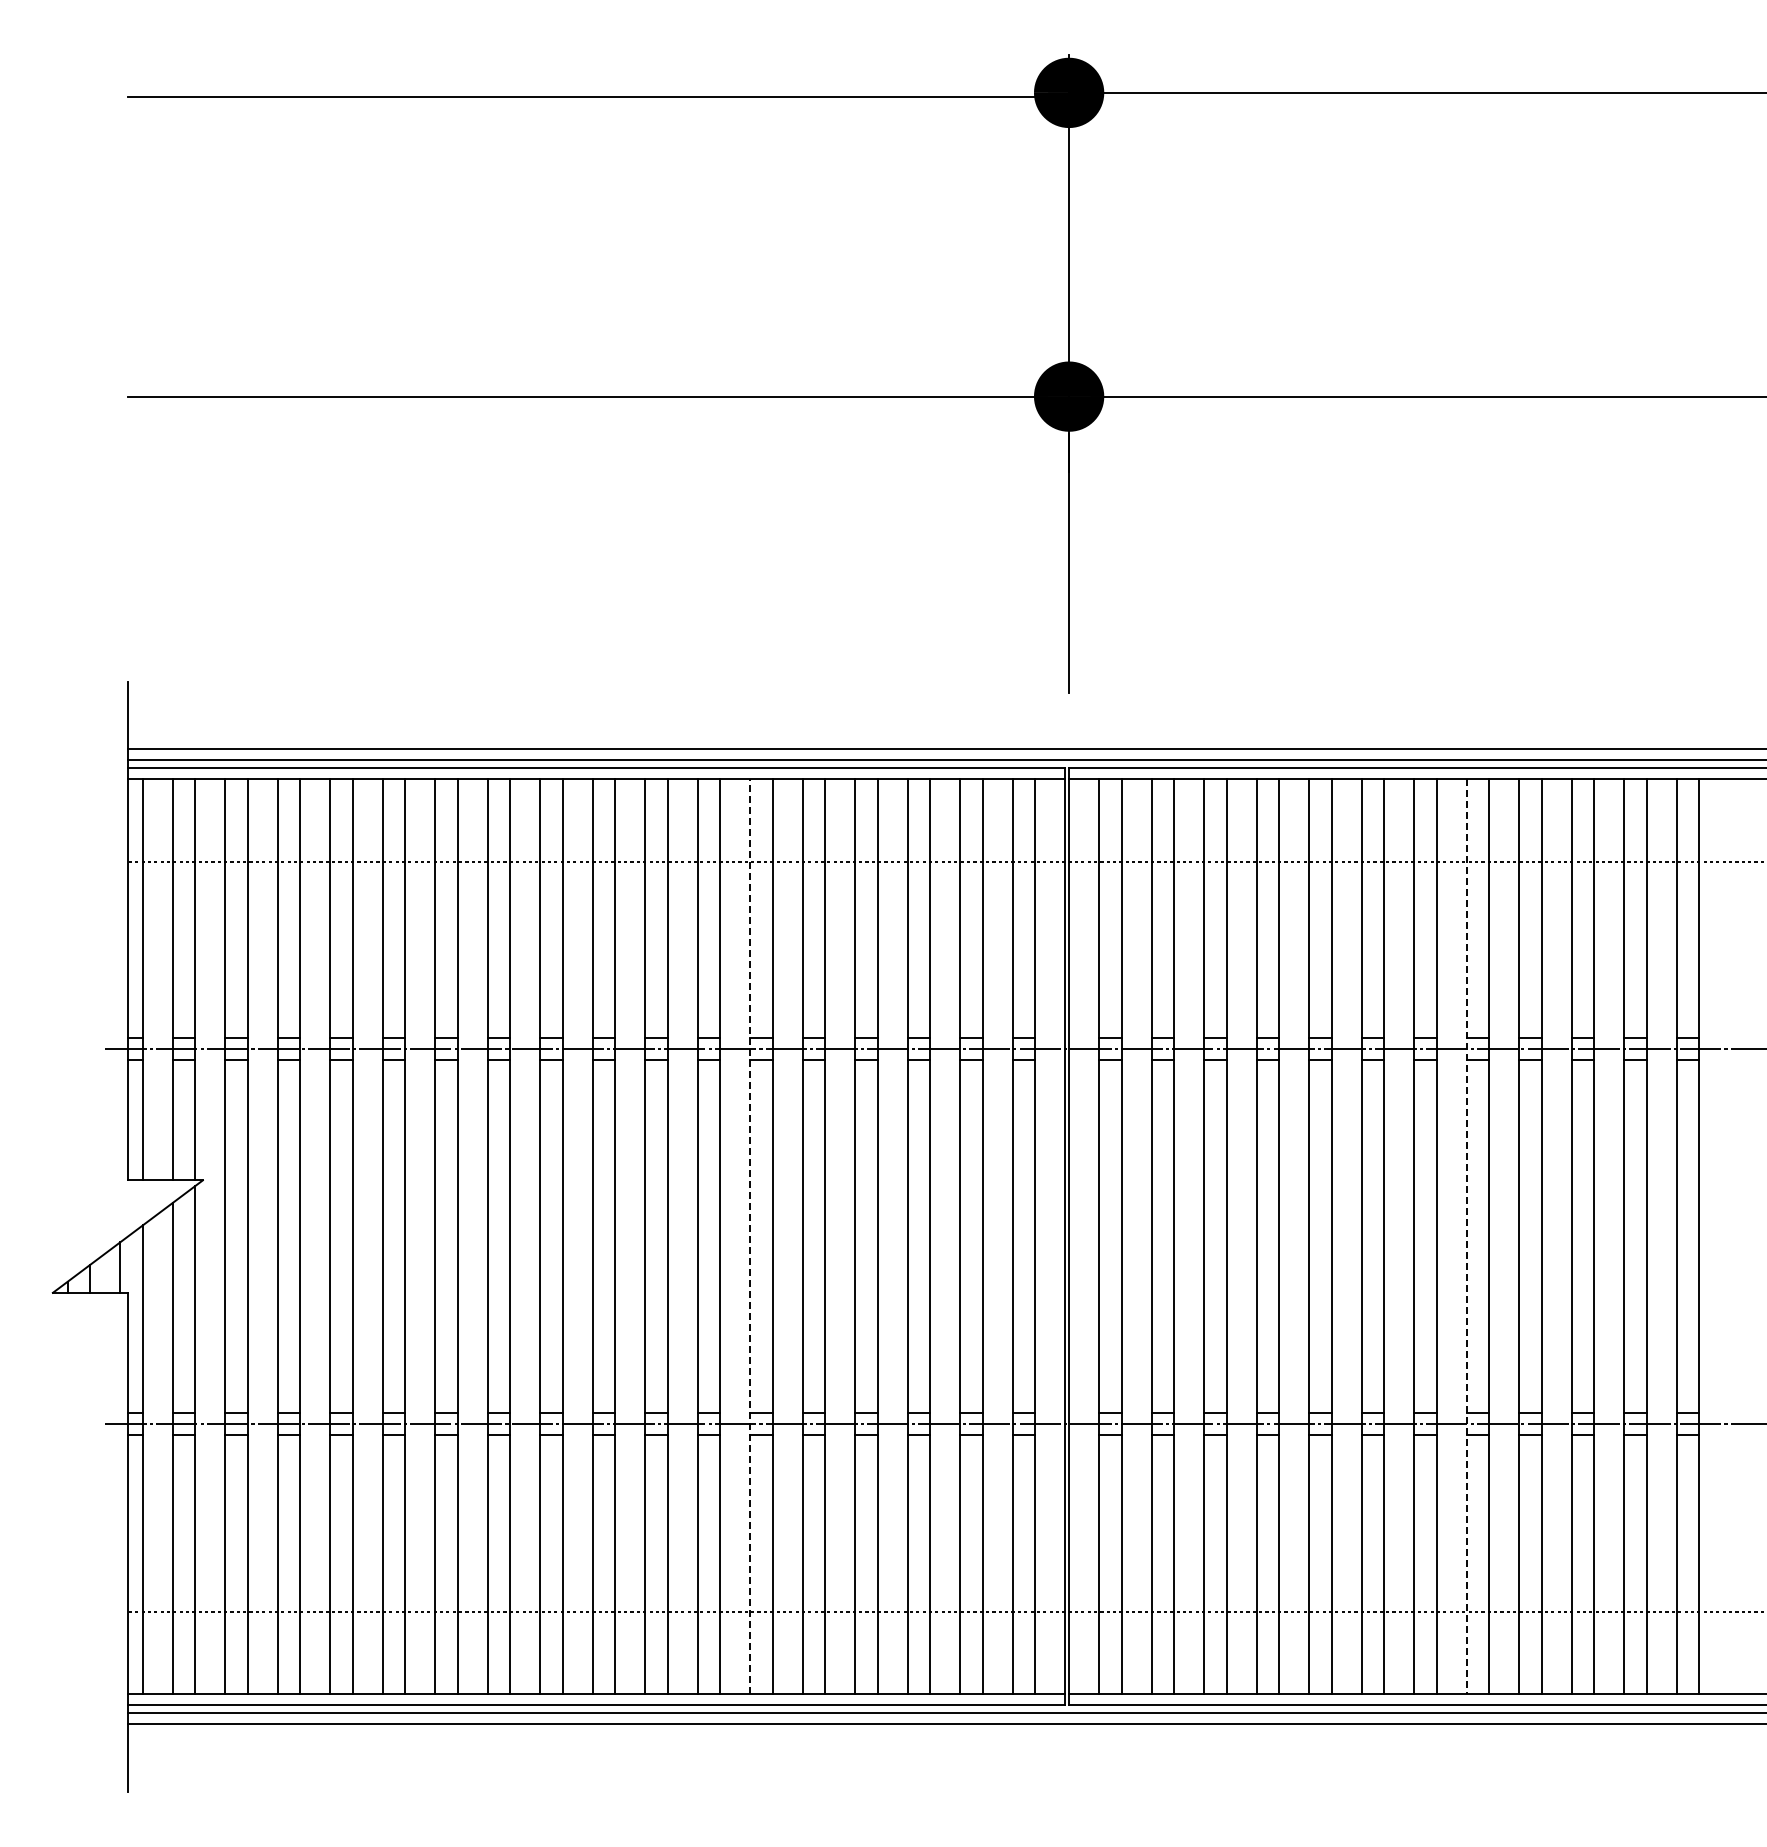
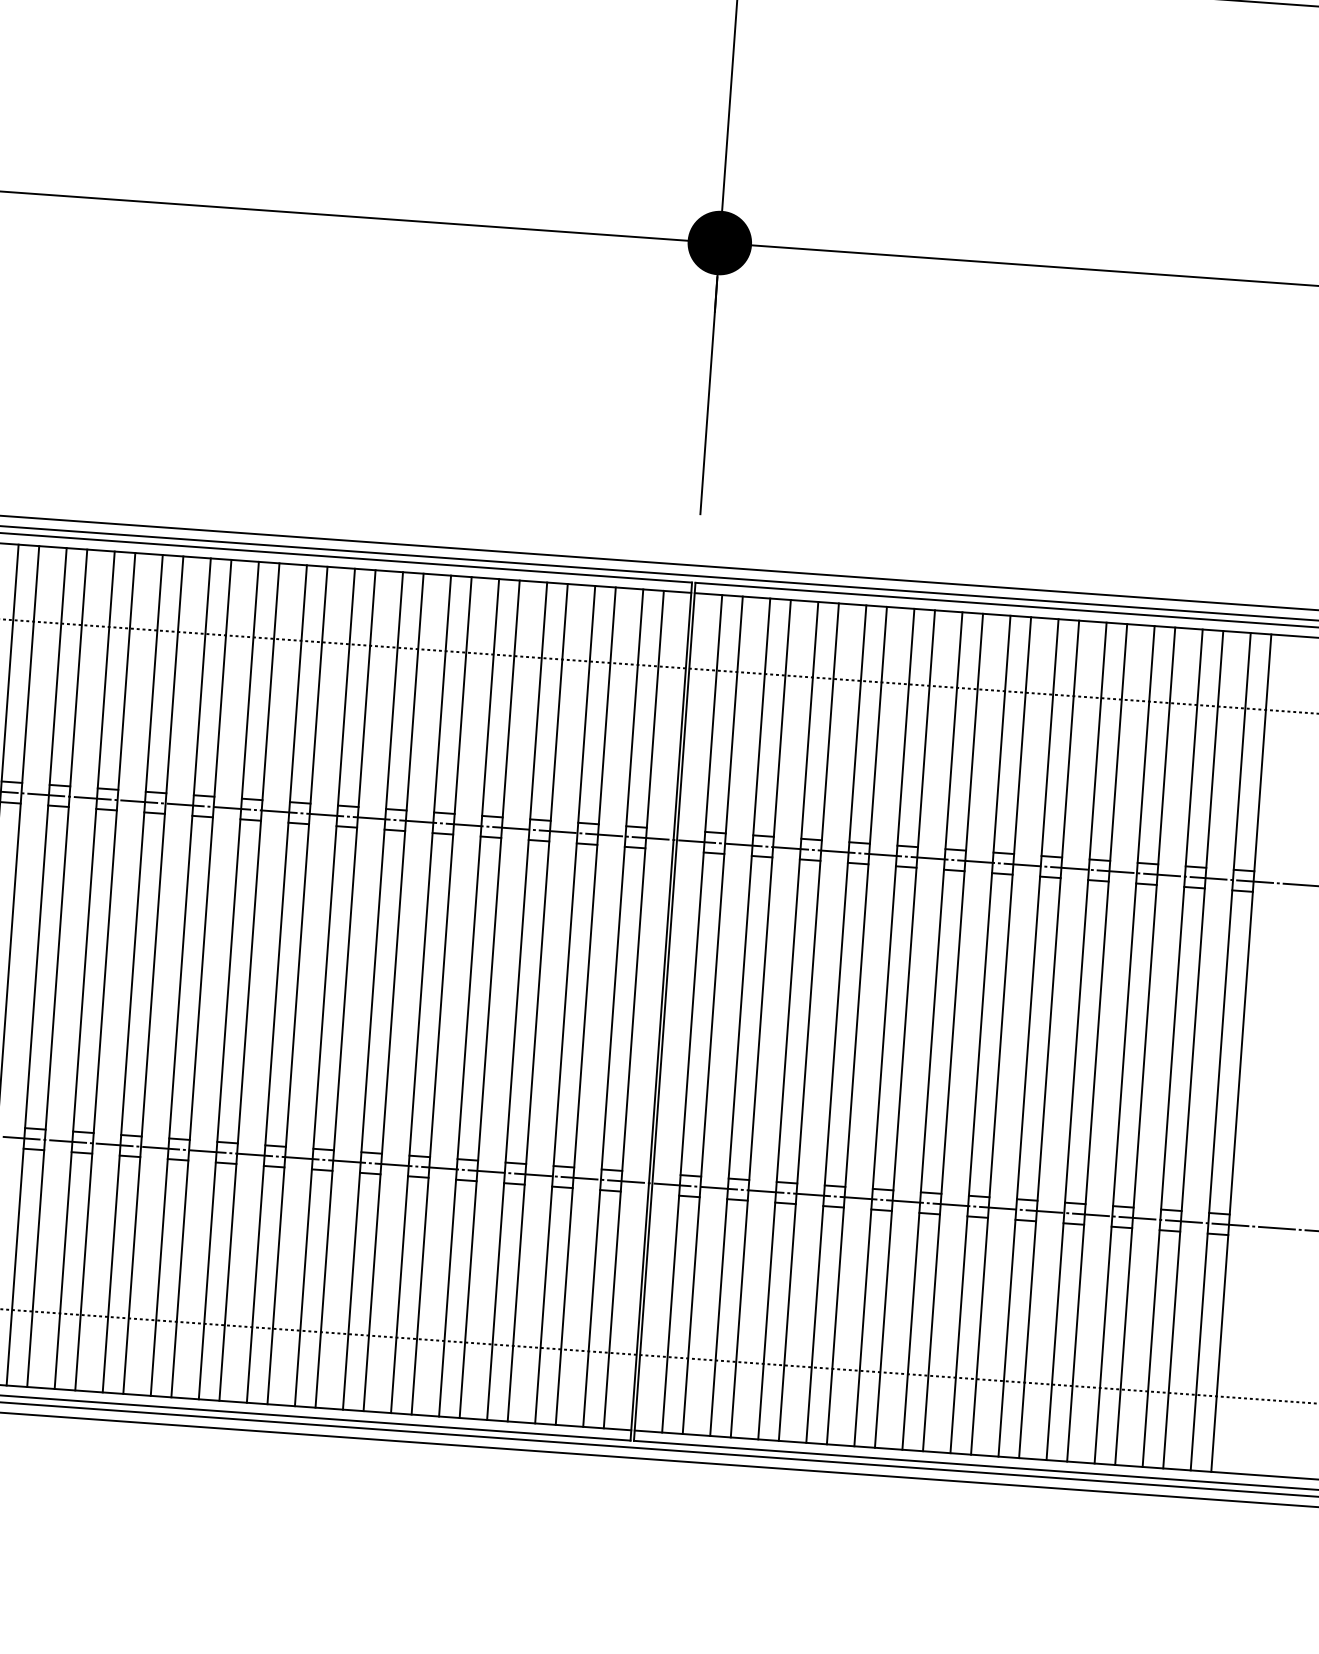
line: (750, 1236) -> (373, 990), dashed -> solid
line: (1466, 1237) -> (1028, 1038), dashed -> solid

